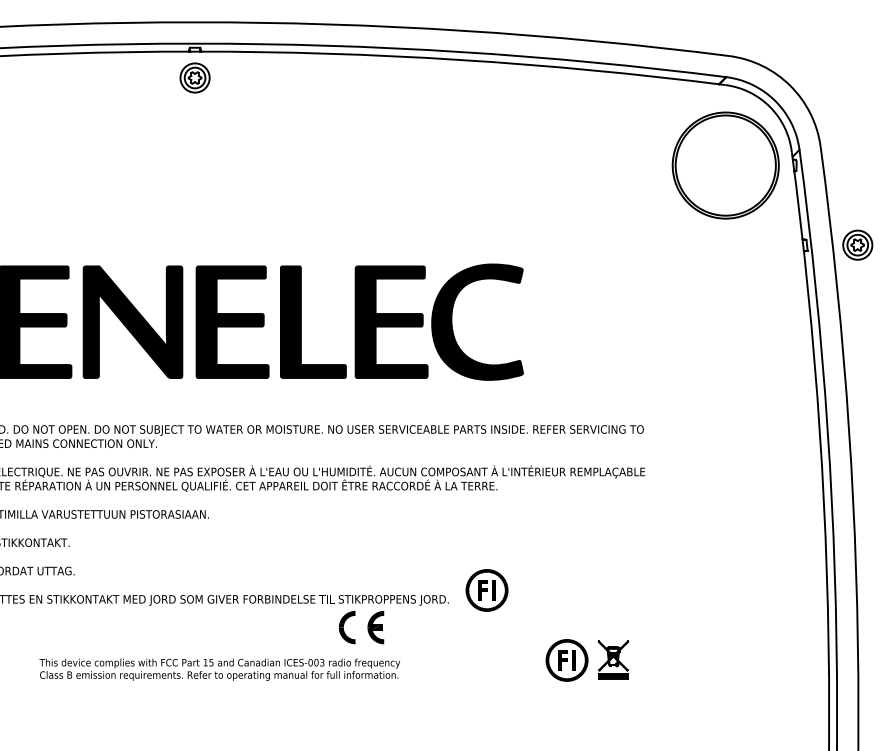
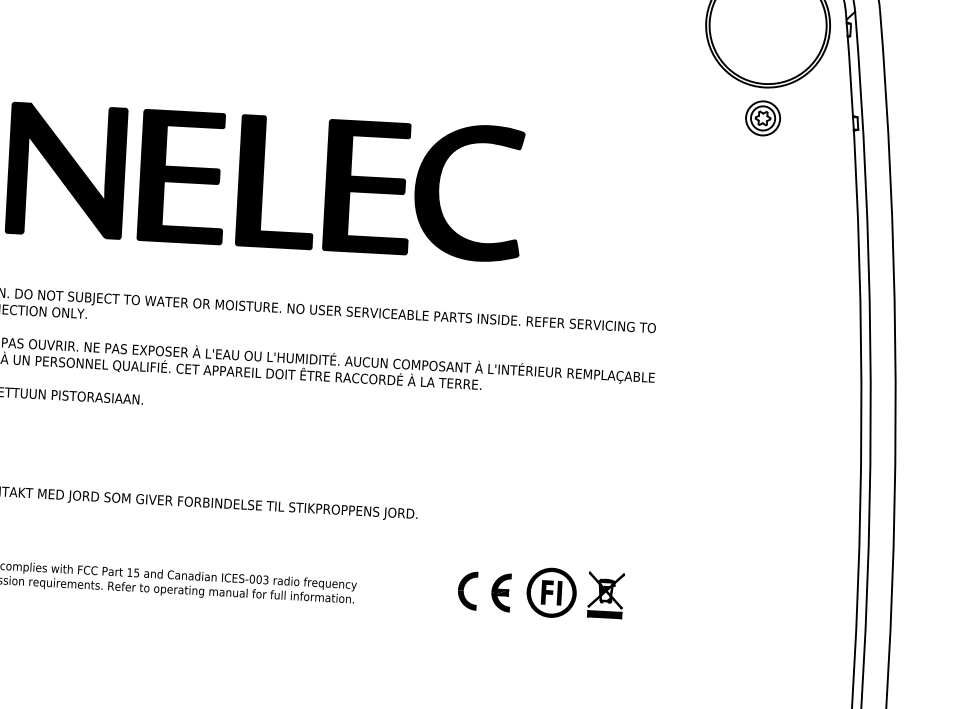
part: (857, 244) -> (762, 117), moved
part: (486, 590) -> (462, 506), removed
part: (361, 627) -> (484, 591), moved

